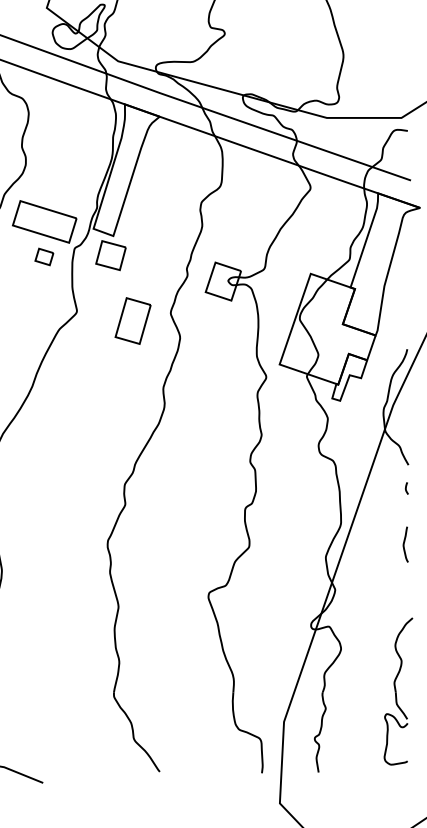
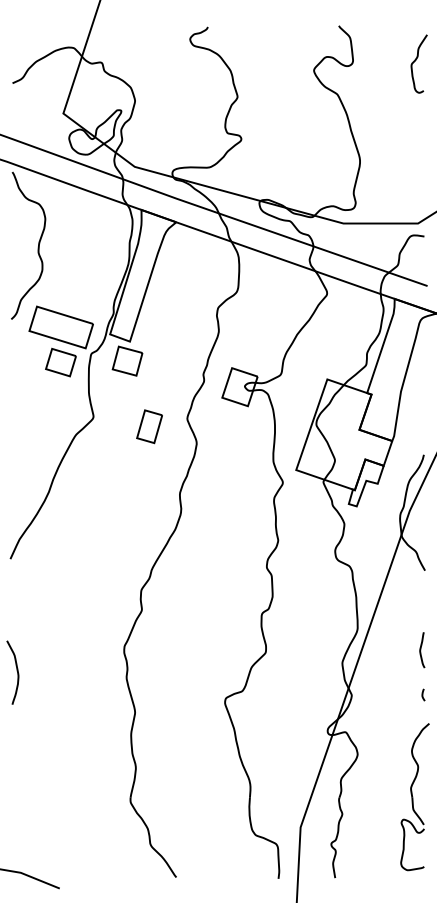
part: (43, 256) -> (60, 362), size x1.67
part: (132, 320) -> (149, 426), size x0.71
curve: (406, 487) -> (423, 694), moved

